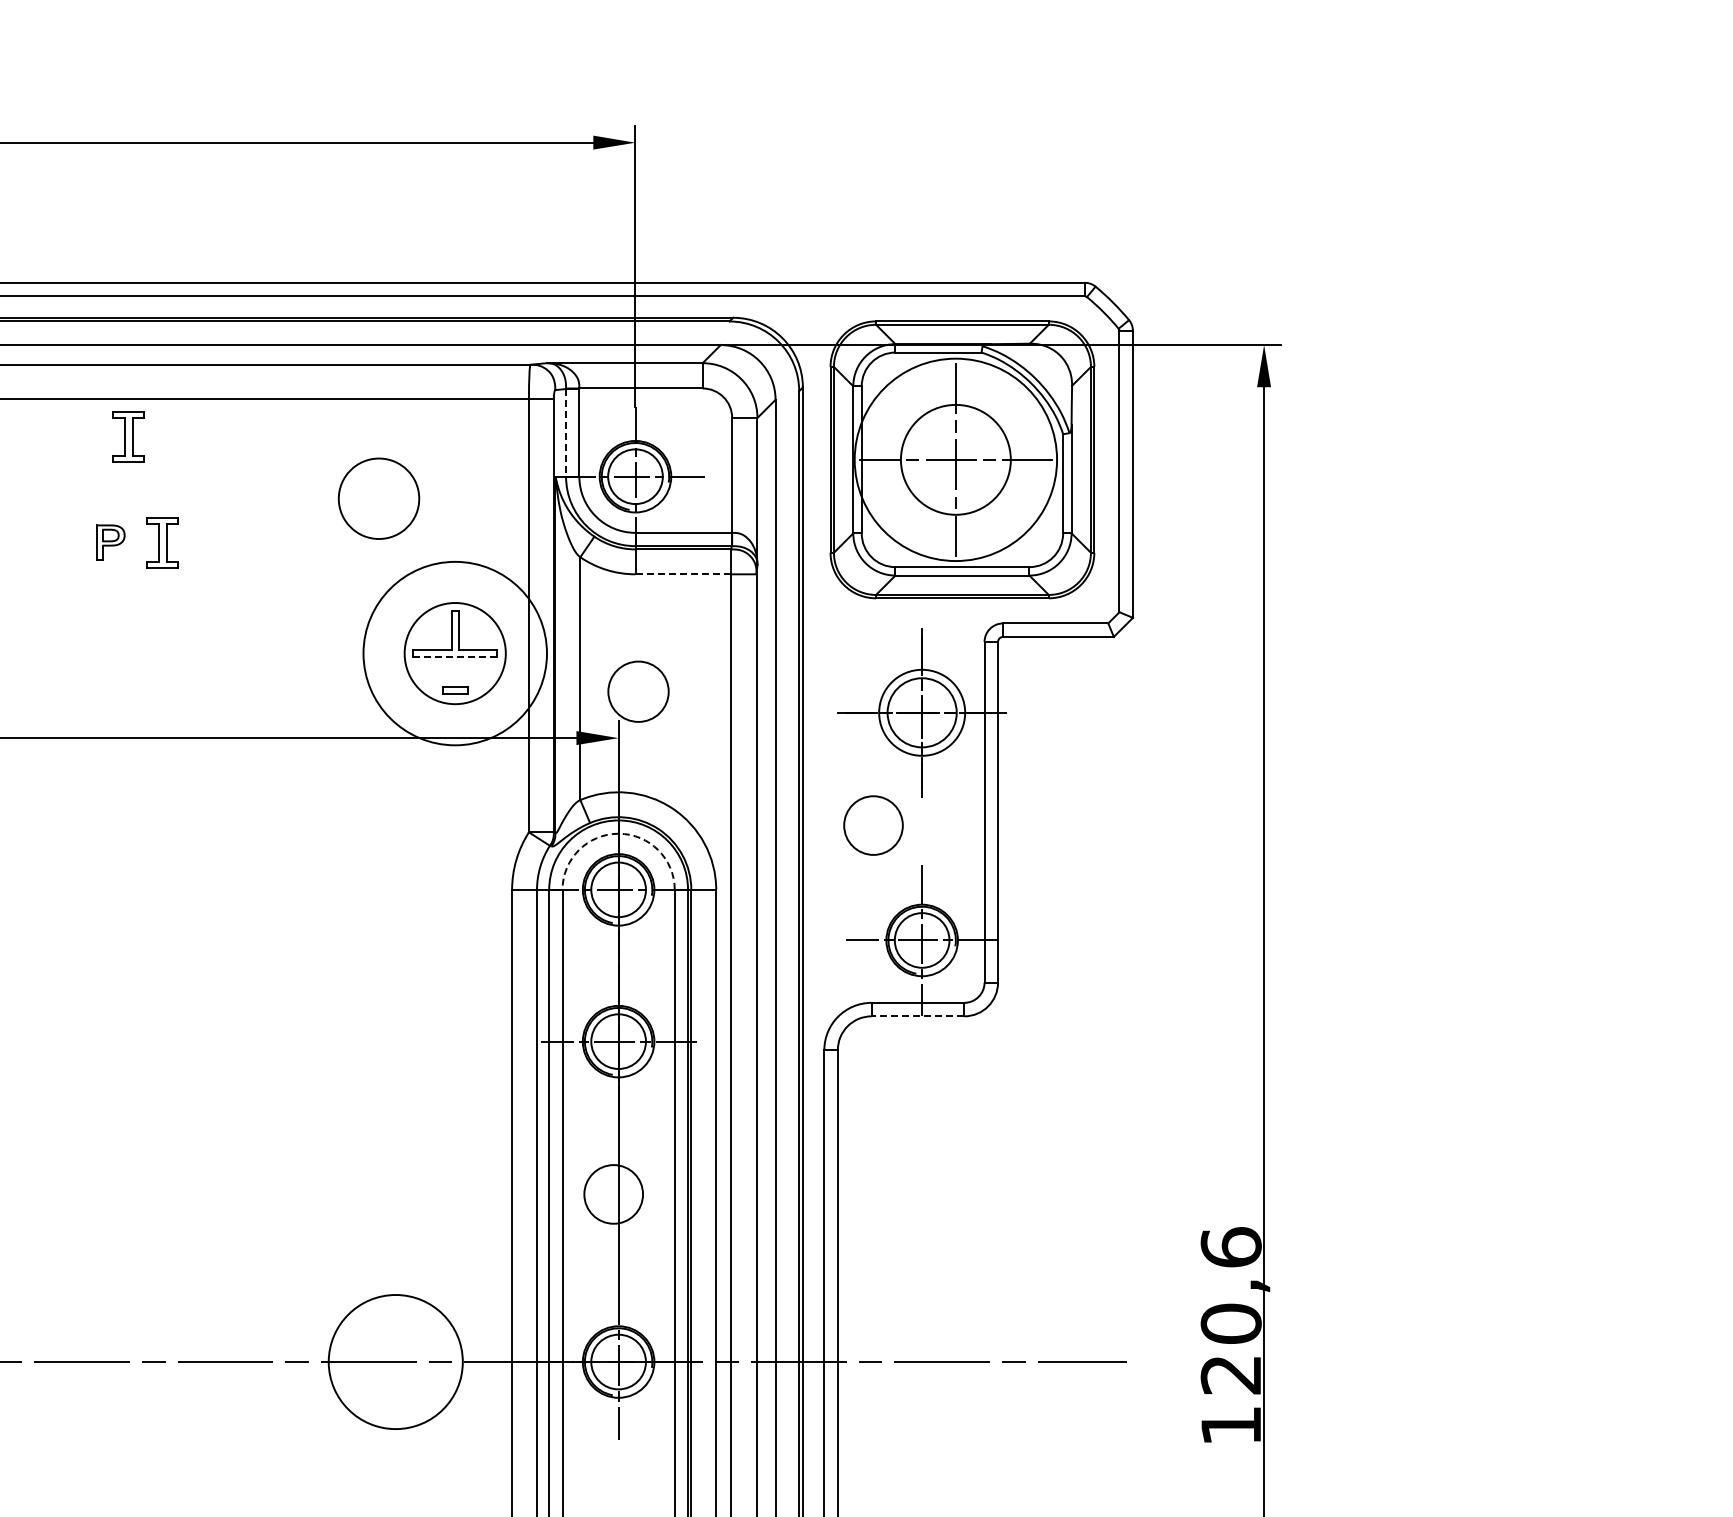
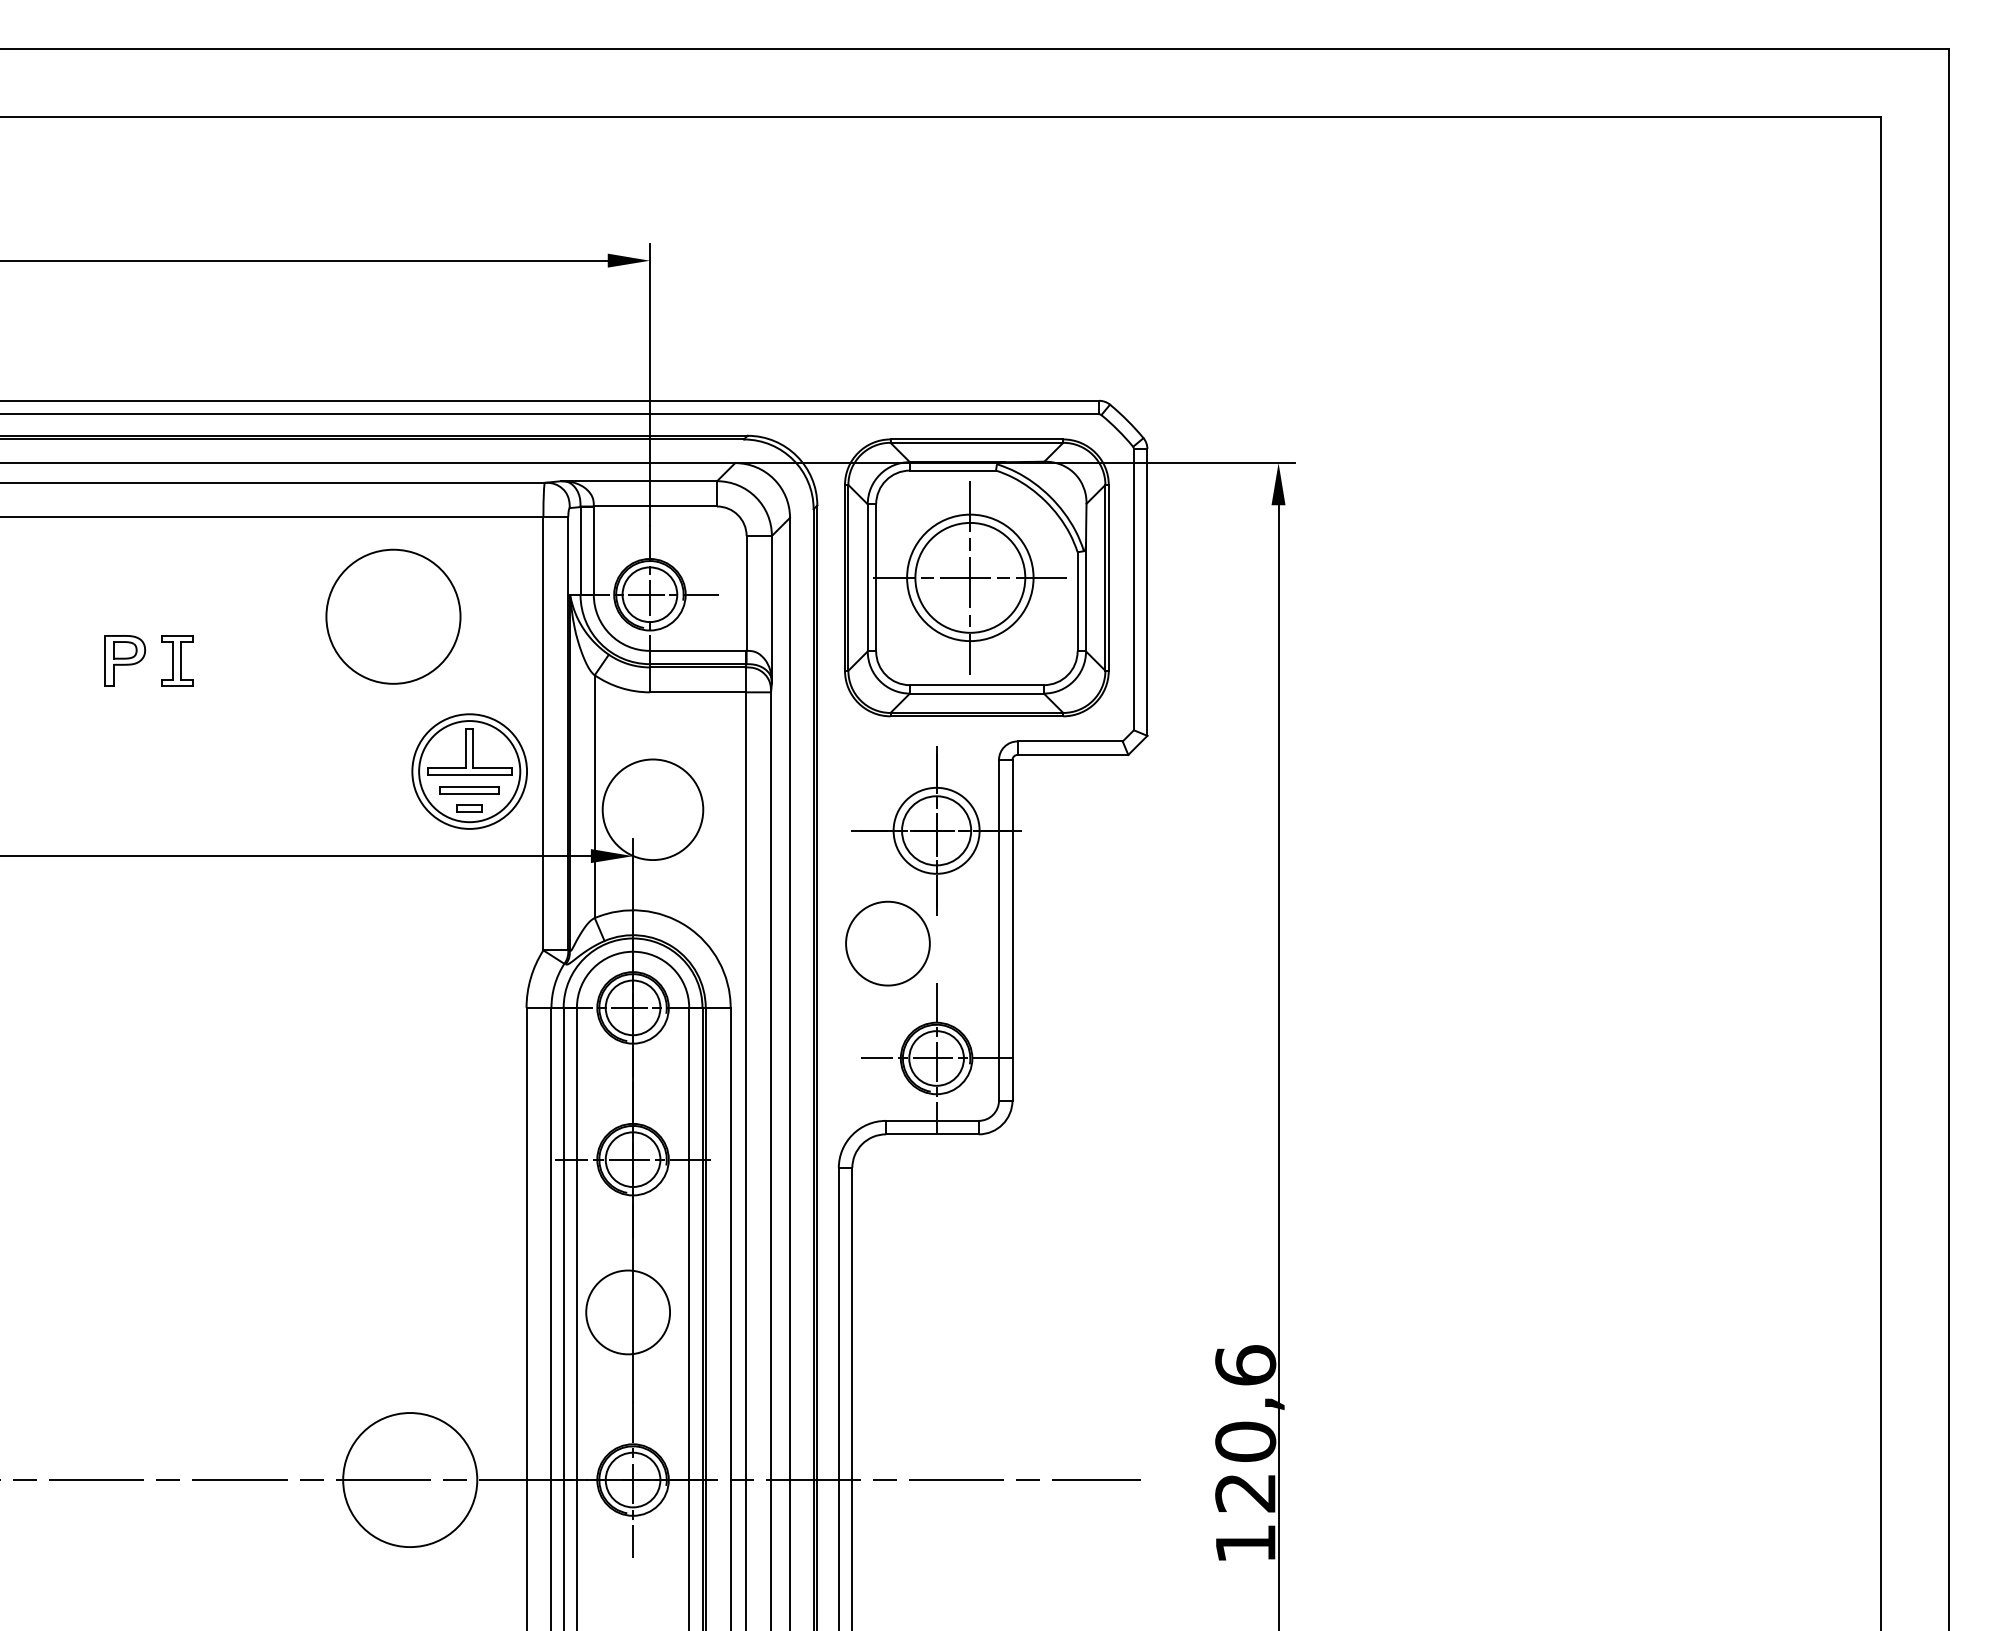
line: (566, 432) -> (580, 550), dashed -> solid
part: (129, 436) -> (143, 554), removed
circle: (956, 459) -> (970, 577), size x0.62
circle: (379, 498) -> (393, 616), size x1.67
part: (110, 542) -> (124, 660), size x1.43
line: (683, 574) -> (697, 692), dashed -> solid
circle: (455, 653) -> (469, 771), size x0.62
line: (456, 656) -> (470, 774), dashed -> solid
part: (455, 672) -> (469, 790), added
circle: (638, 691) -> (652, 809), size x1.67
circle: (873, 825) -> (887, 943), size x1.43
arc: (619, 833) -> (633, 951), dashed -> solid
line: (917, 1016) -> (931, 1134), dashed -> solid
circle: (614, 1194) -> (628, 1312), size x1.43

